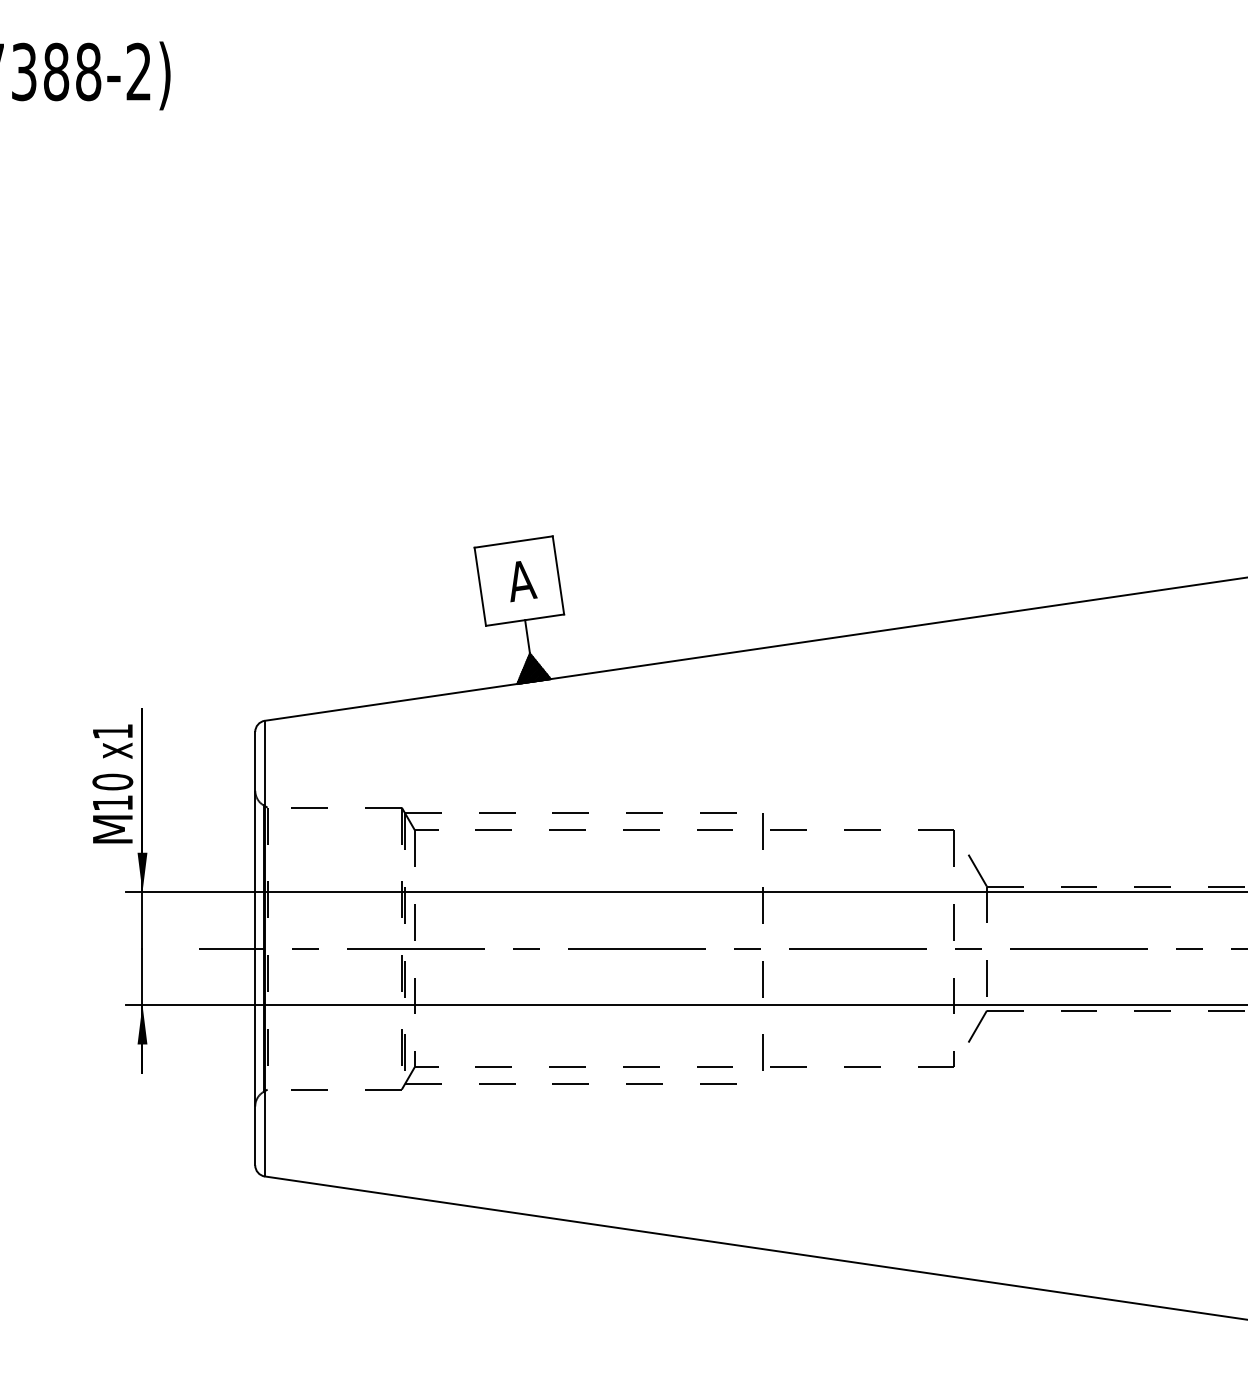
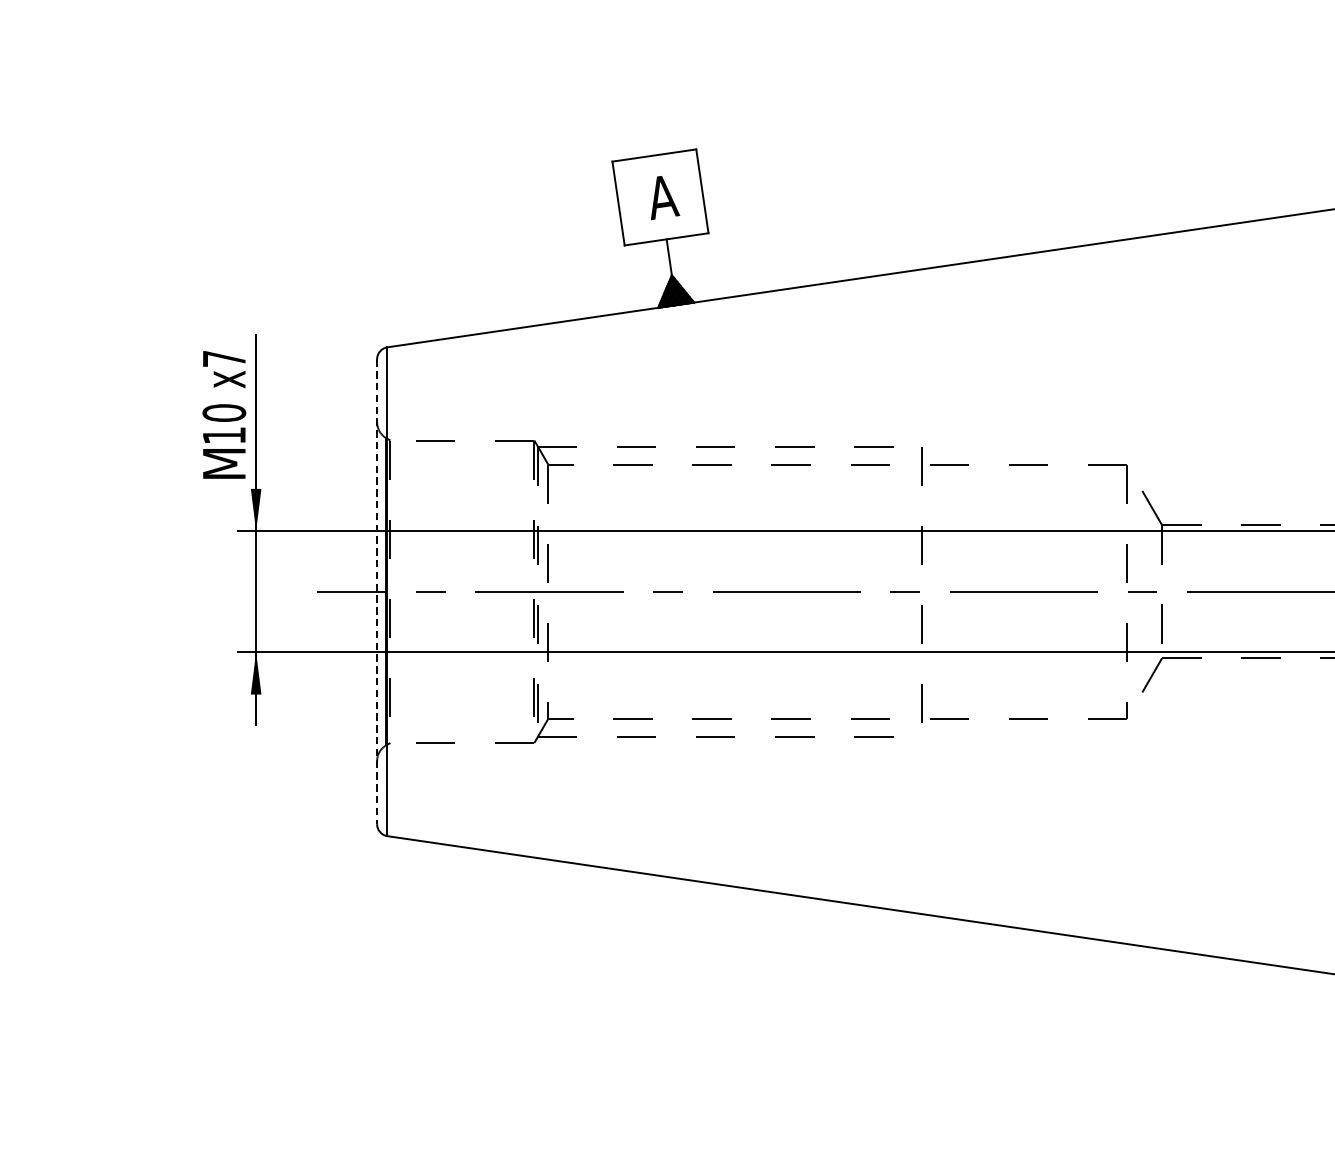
text: (112, 731) -> (223, 358), x1 -> x7
line: (255, 948) -> (377, 591), solid -> dashed

